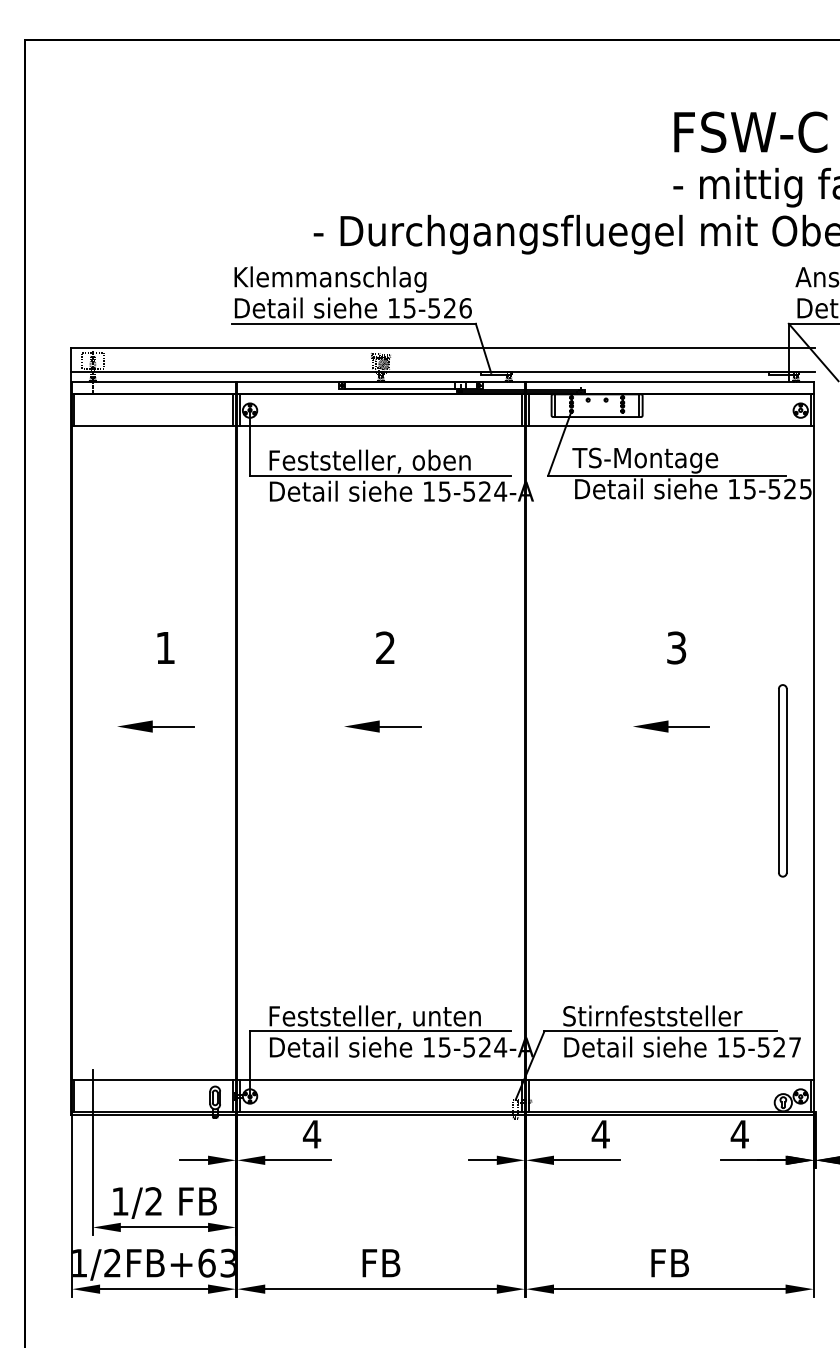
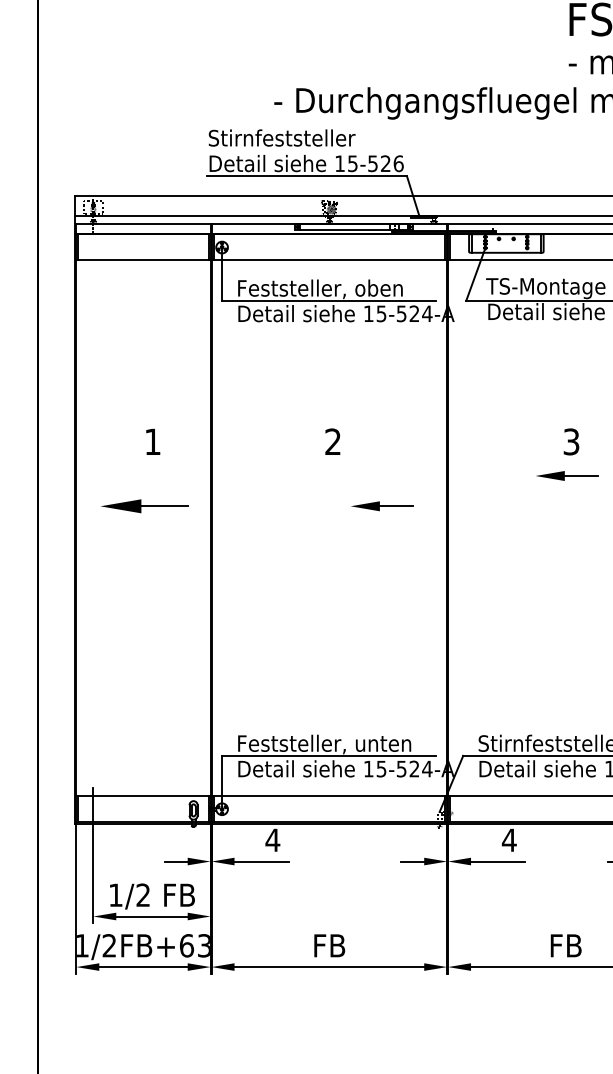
text: (329, 279) -> (287, 140), Klemmanschlag -> Stirnfeststeller
part: (155, 726) -> (144, 506), size x1.4
part: (382, 726) -> (382, 506), moved
part: (671, 726) -> (567, 475), moved

